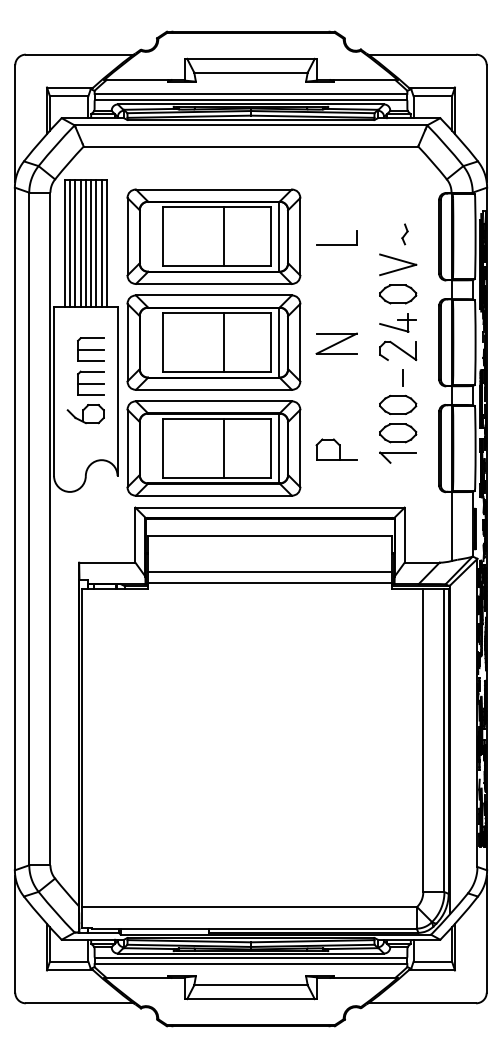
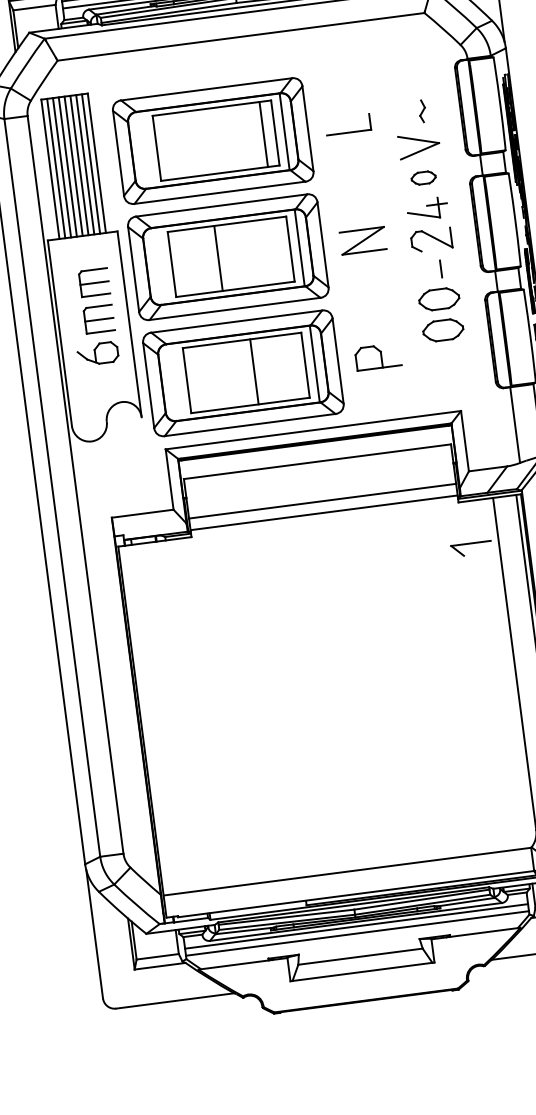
line: (223, 236) -> (263, 134), moved
part: (398, 294) -> (423, 178), size x0.6
line: (223, 342) -> (217, 258), moved
part: (397, 457) -> (470, 548), moved

